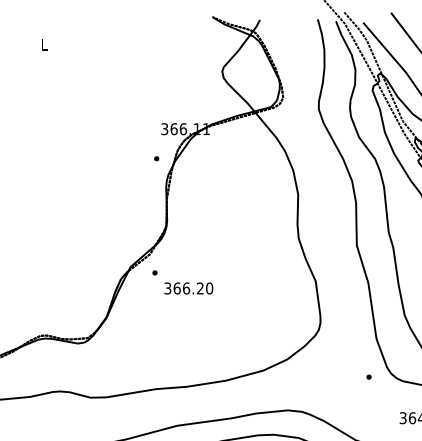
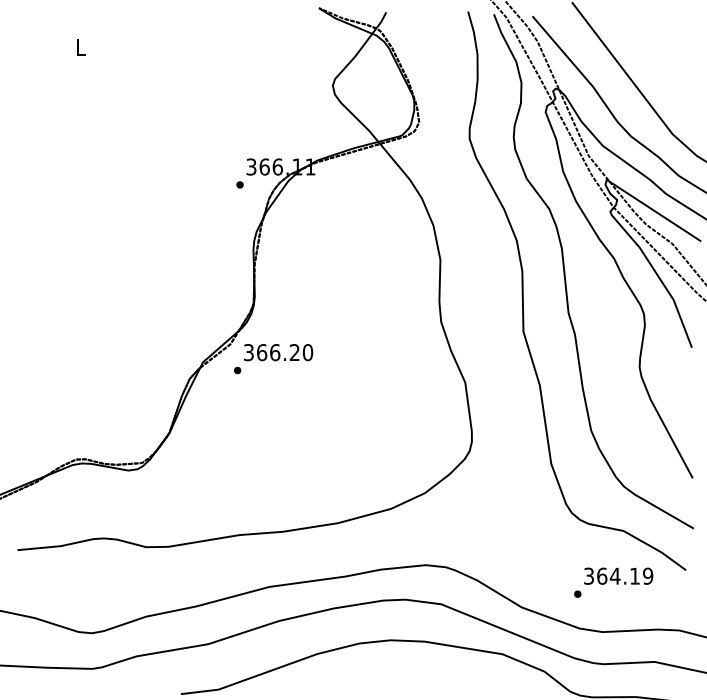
part: (156, 158) -> (239, 184), moved
text: (188, 288) -> (278, 352), moved
part: (368, 376) -> (577, 593), moved

